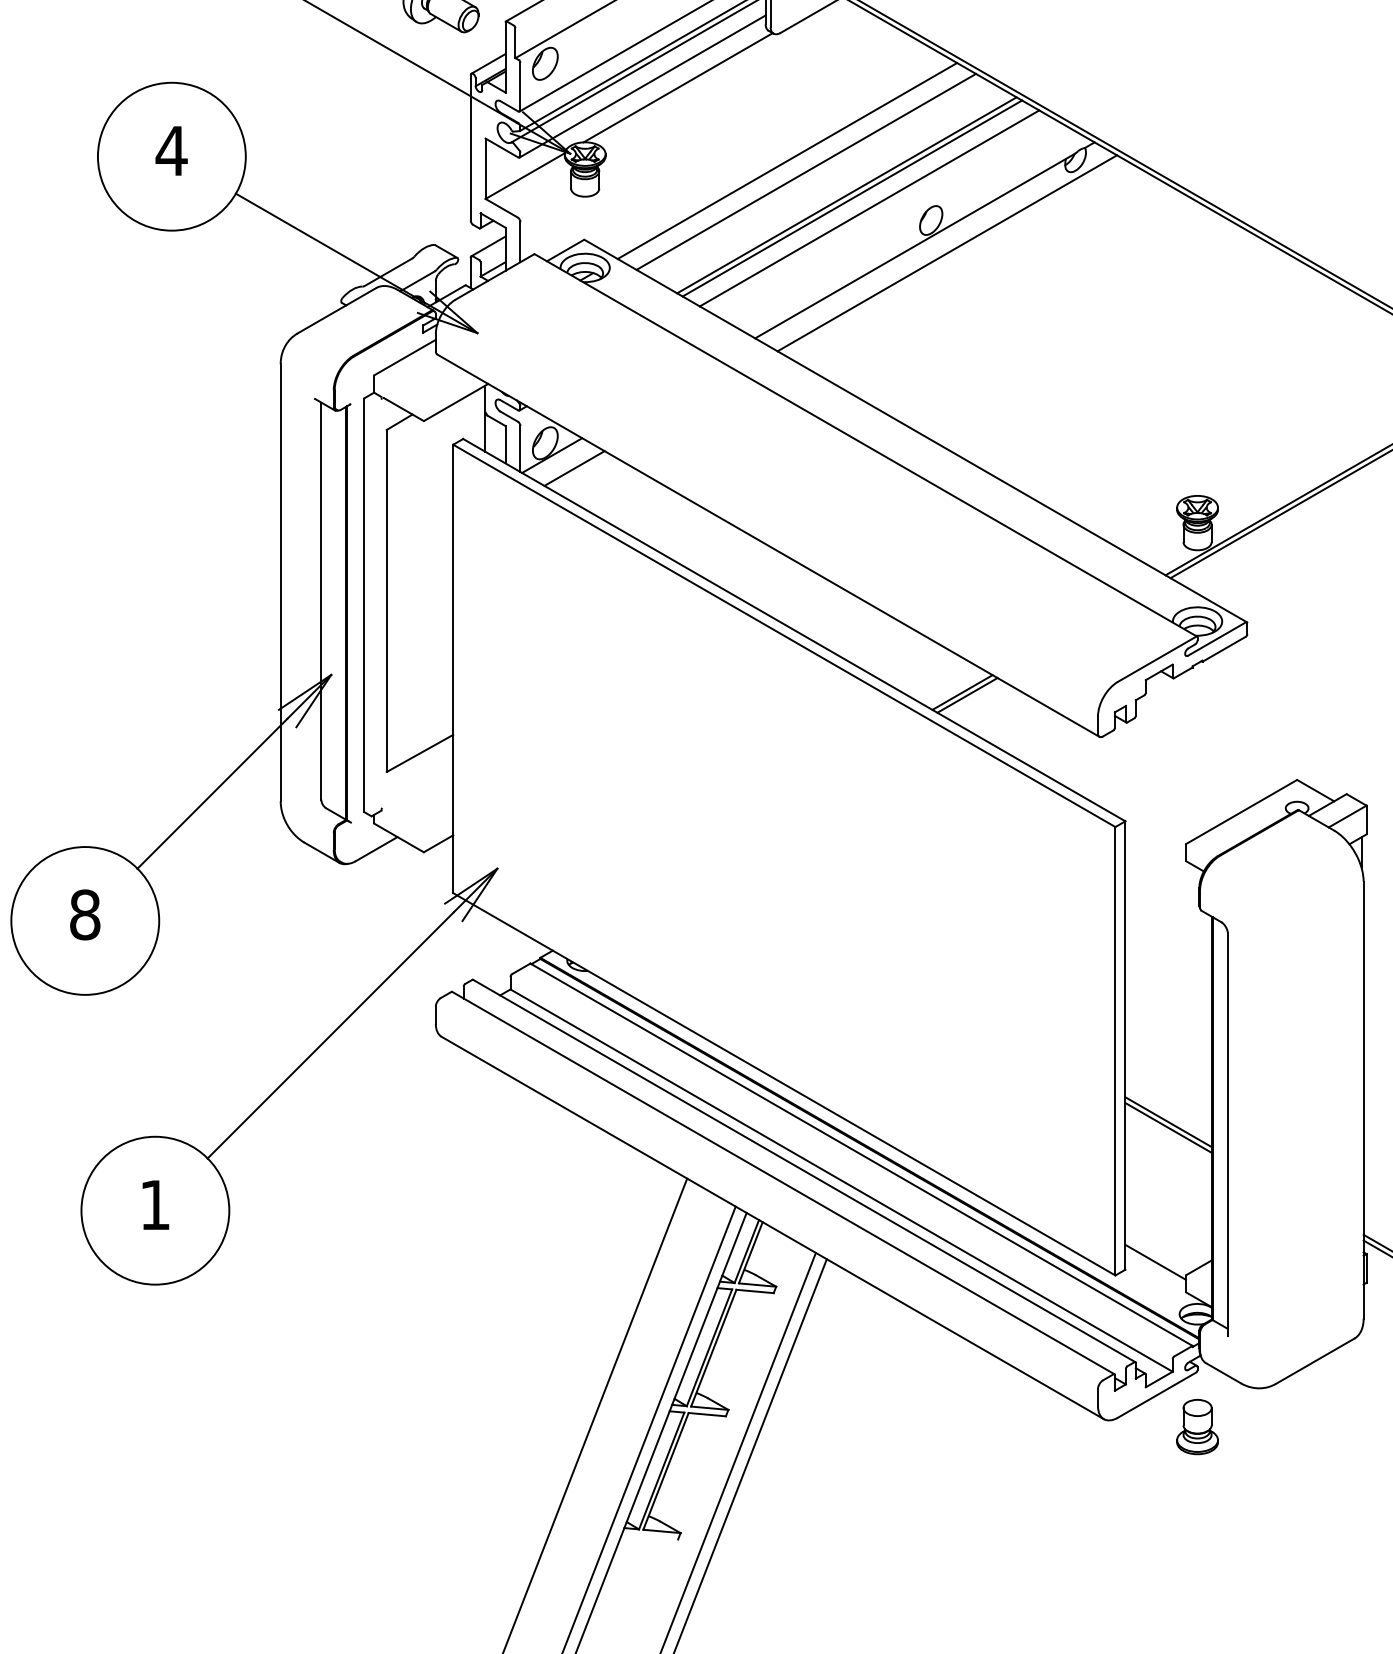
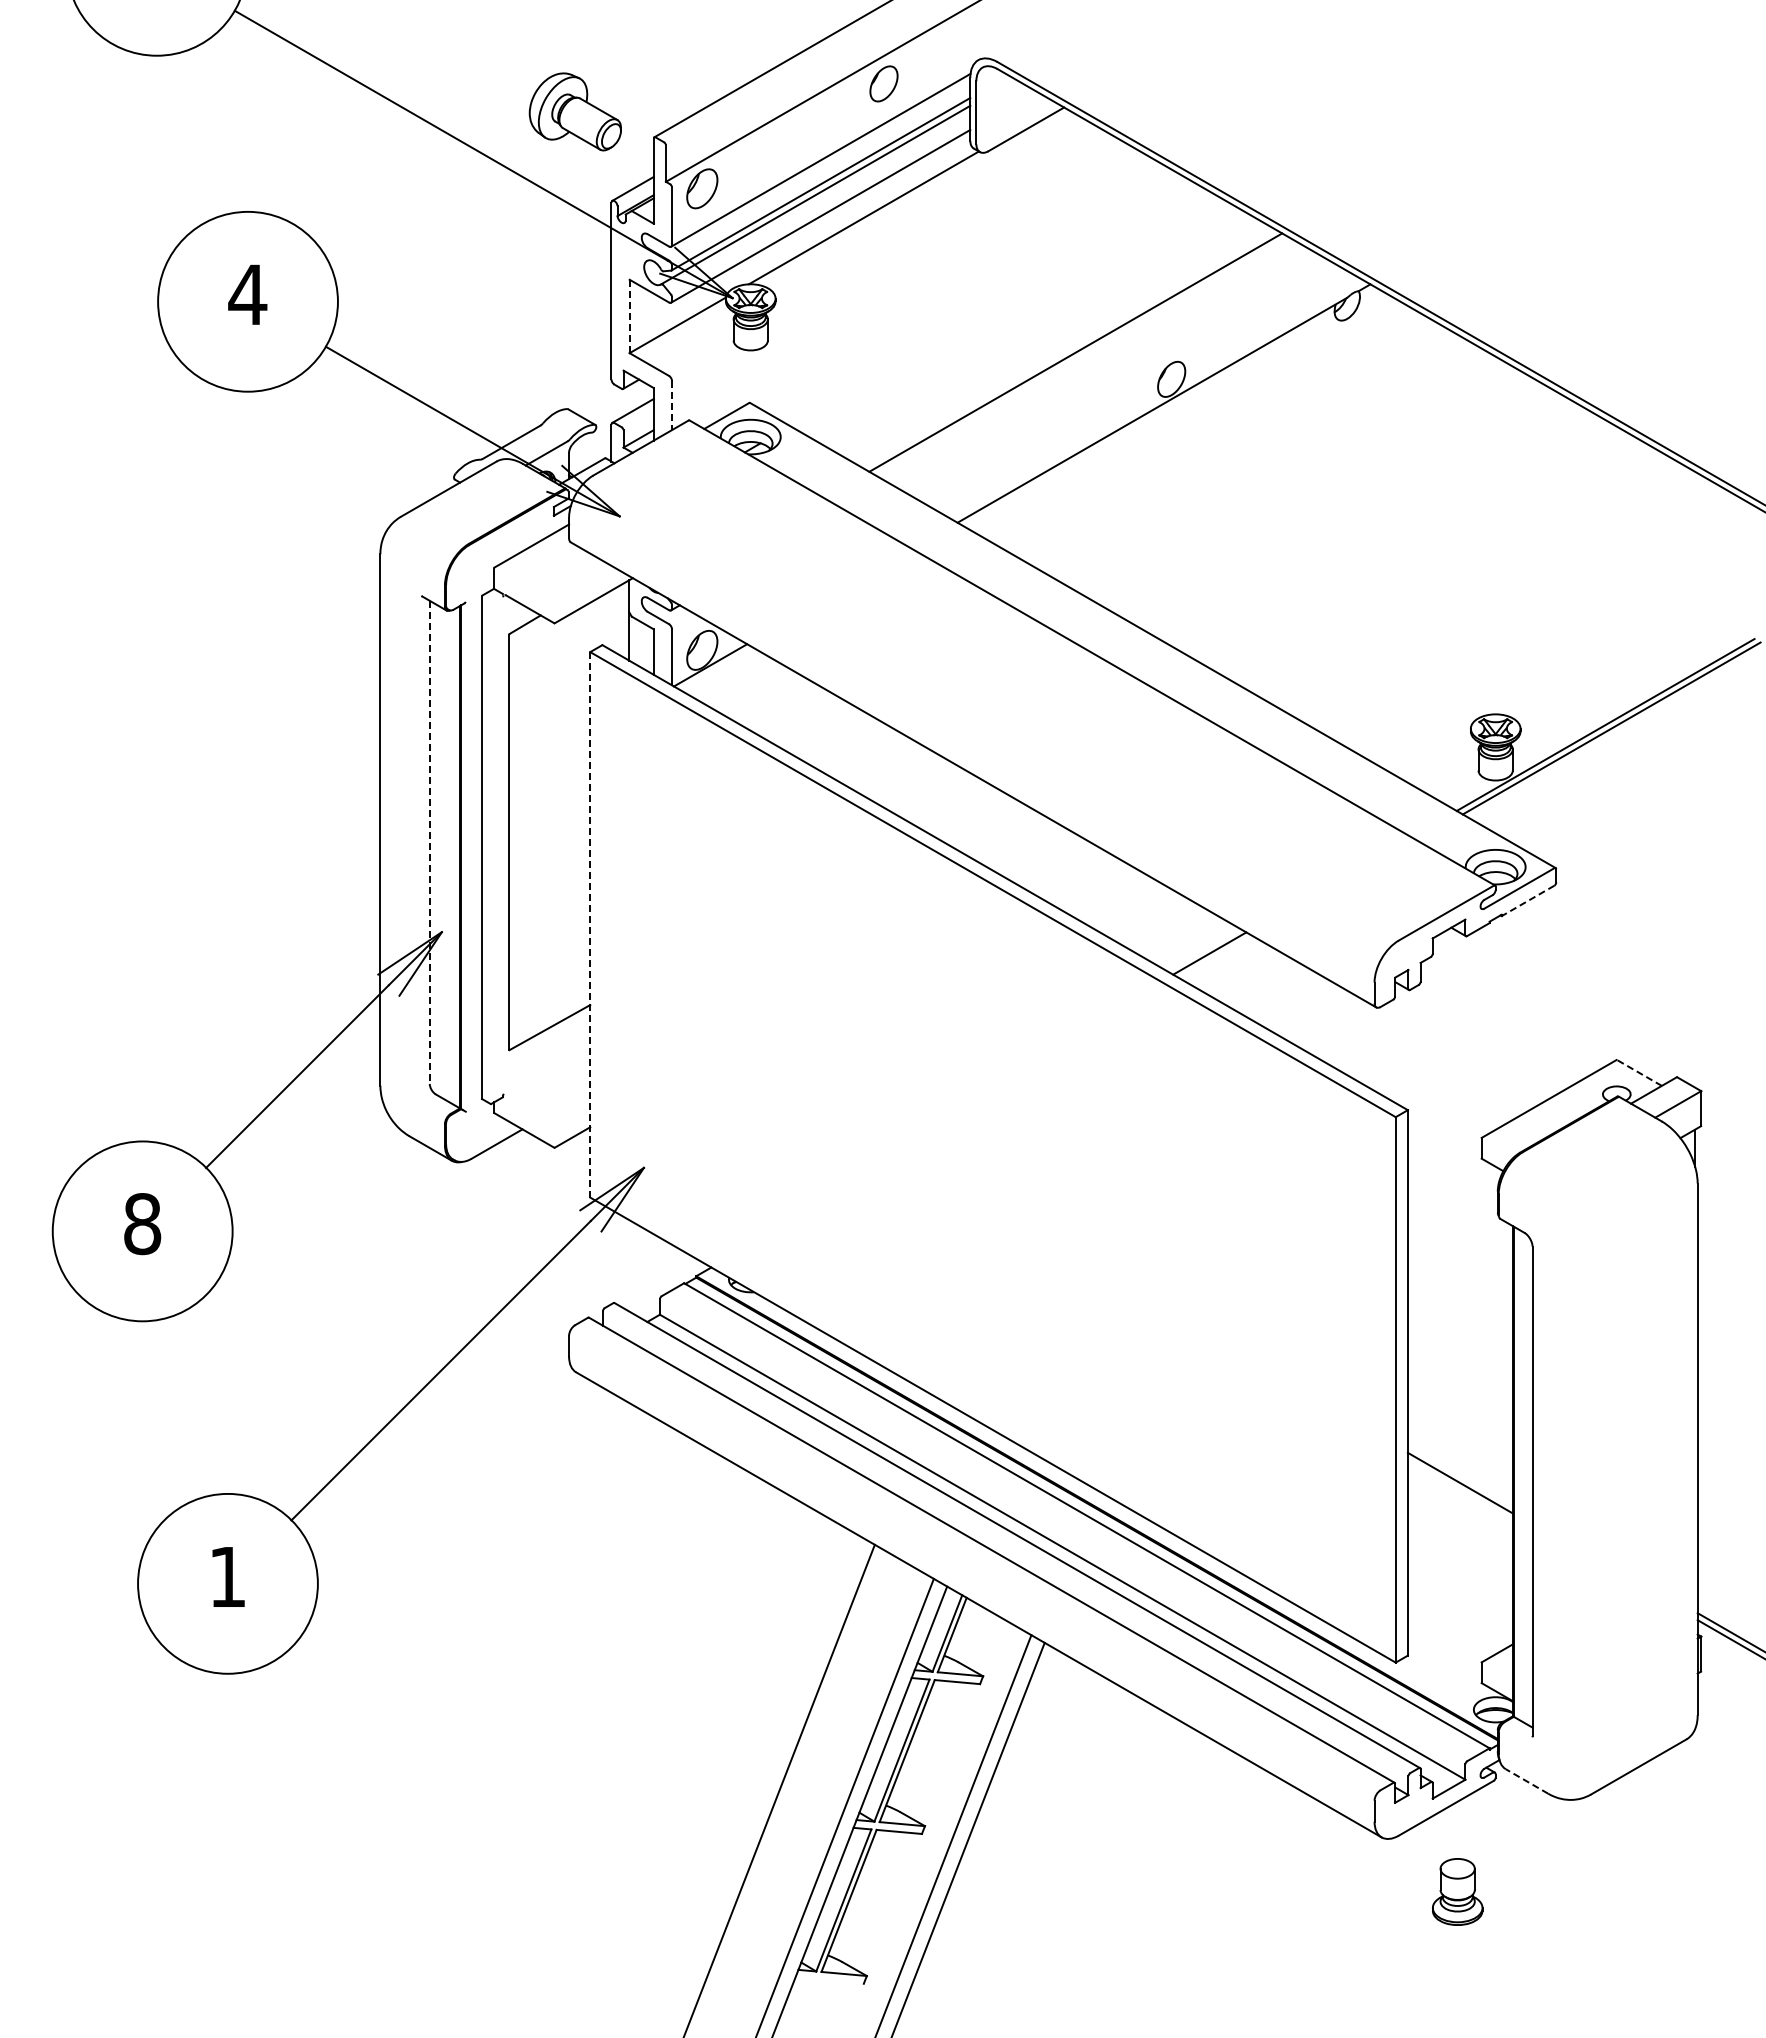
line: (787, 160) -> (996, 306), removed
line: (485, 168) -> (629, 316), solid -> dashed
line: (806, 172) -> (1019, 320), removed
line: (846, 195) -> (1068, 348), removed
line: (869, 208) -> (1096, 364), removed
line: (520, 242) -> (672, 406), solid -> dashed
line: (946, 253) -> (1190, 419), removed
line: (574, 468) -> (737, 680), removed
line: (321, 601) -> (429, 842), solid -> dashed
line: (1223, 649) -> (1527, 901), solid -> dashed
line: (453, 668) -> (590, 924), solid -> dashed
line: (967, 694) -> (1215, 956), removed
line: (1315, 791) -> (1639, 1073), solid -> dashed
line: (1167, 1121) -> (1459, 1475), removed
line: (1155, 1262) -> (1444, 1646), removed
line: (1222, 1373) -> (1526, 1781), solid -> dashed
part: (1197, 1426) -> (1457, 1891), moved

